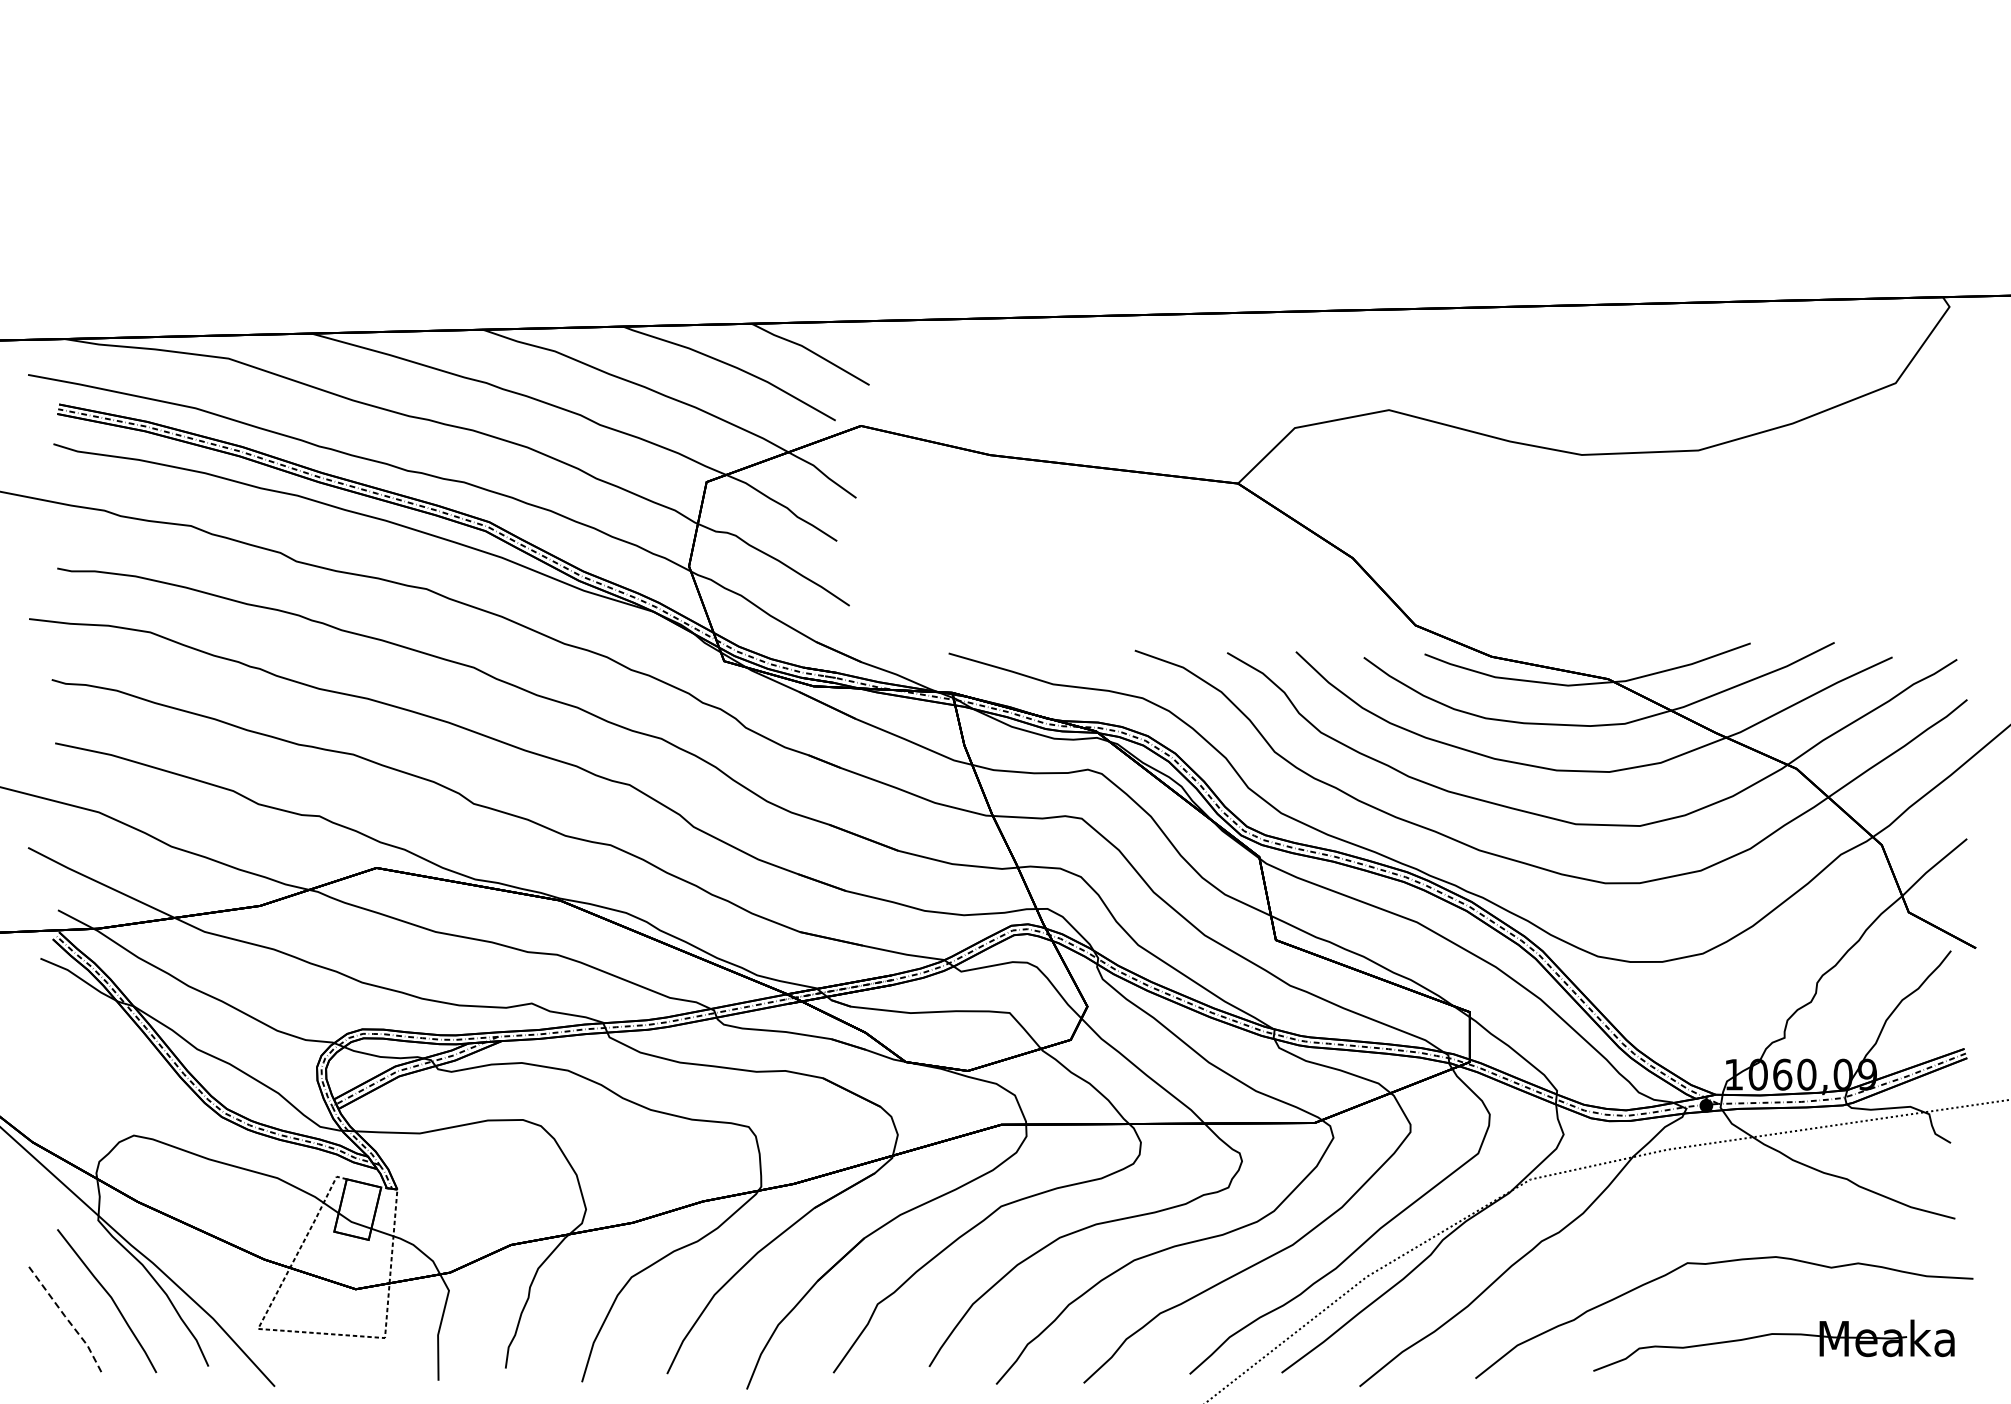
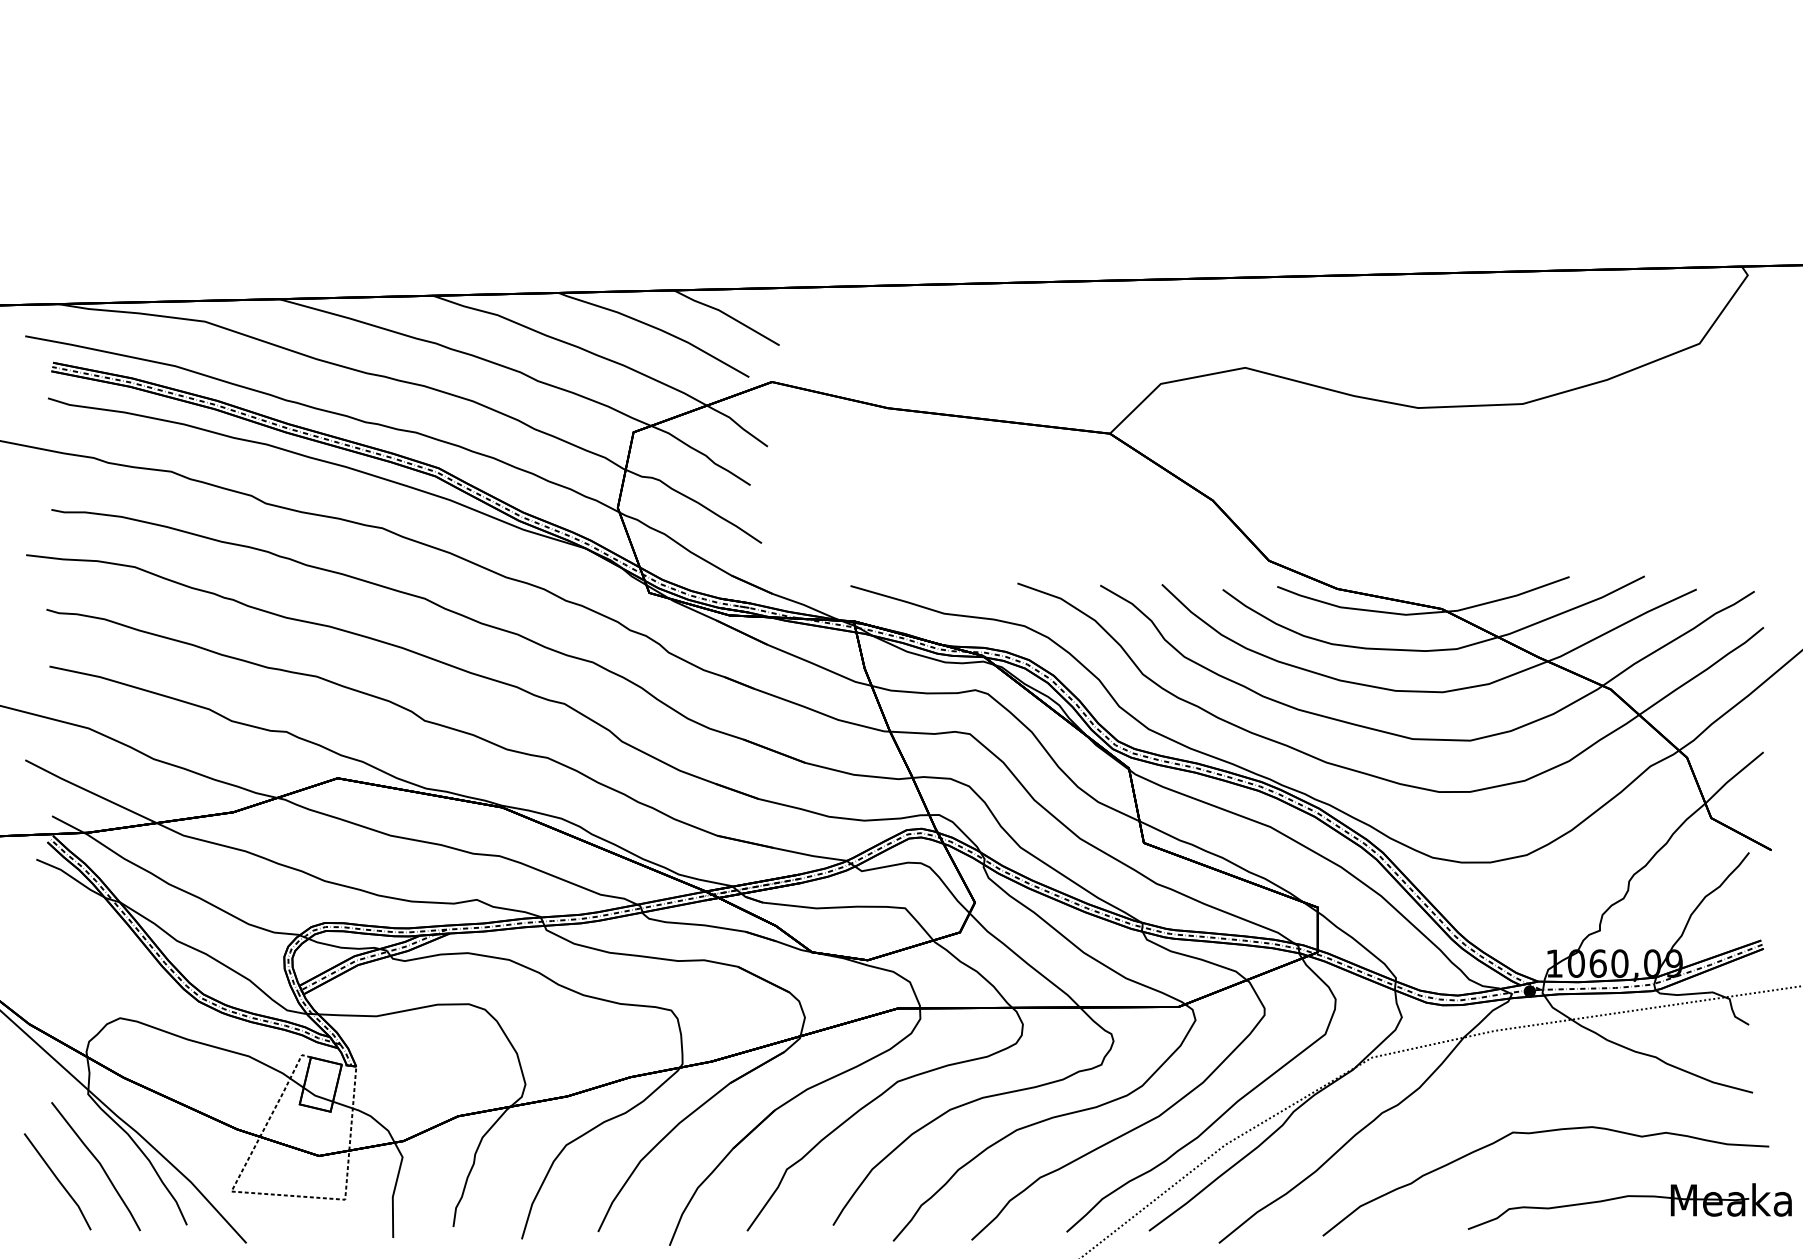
line: (65, 1317) -> (58, 1181), dashed -> solid
part: (1770, 1335) -> (1626, 1197), moved

